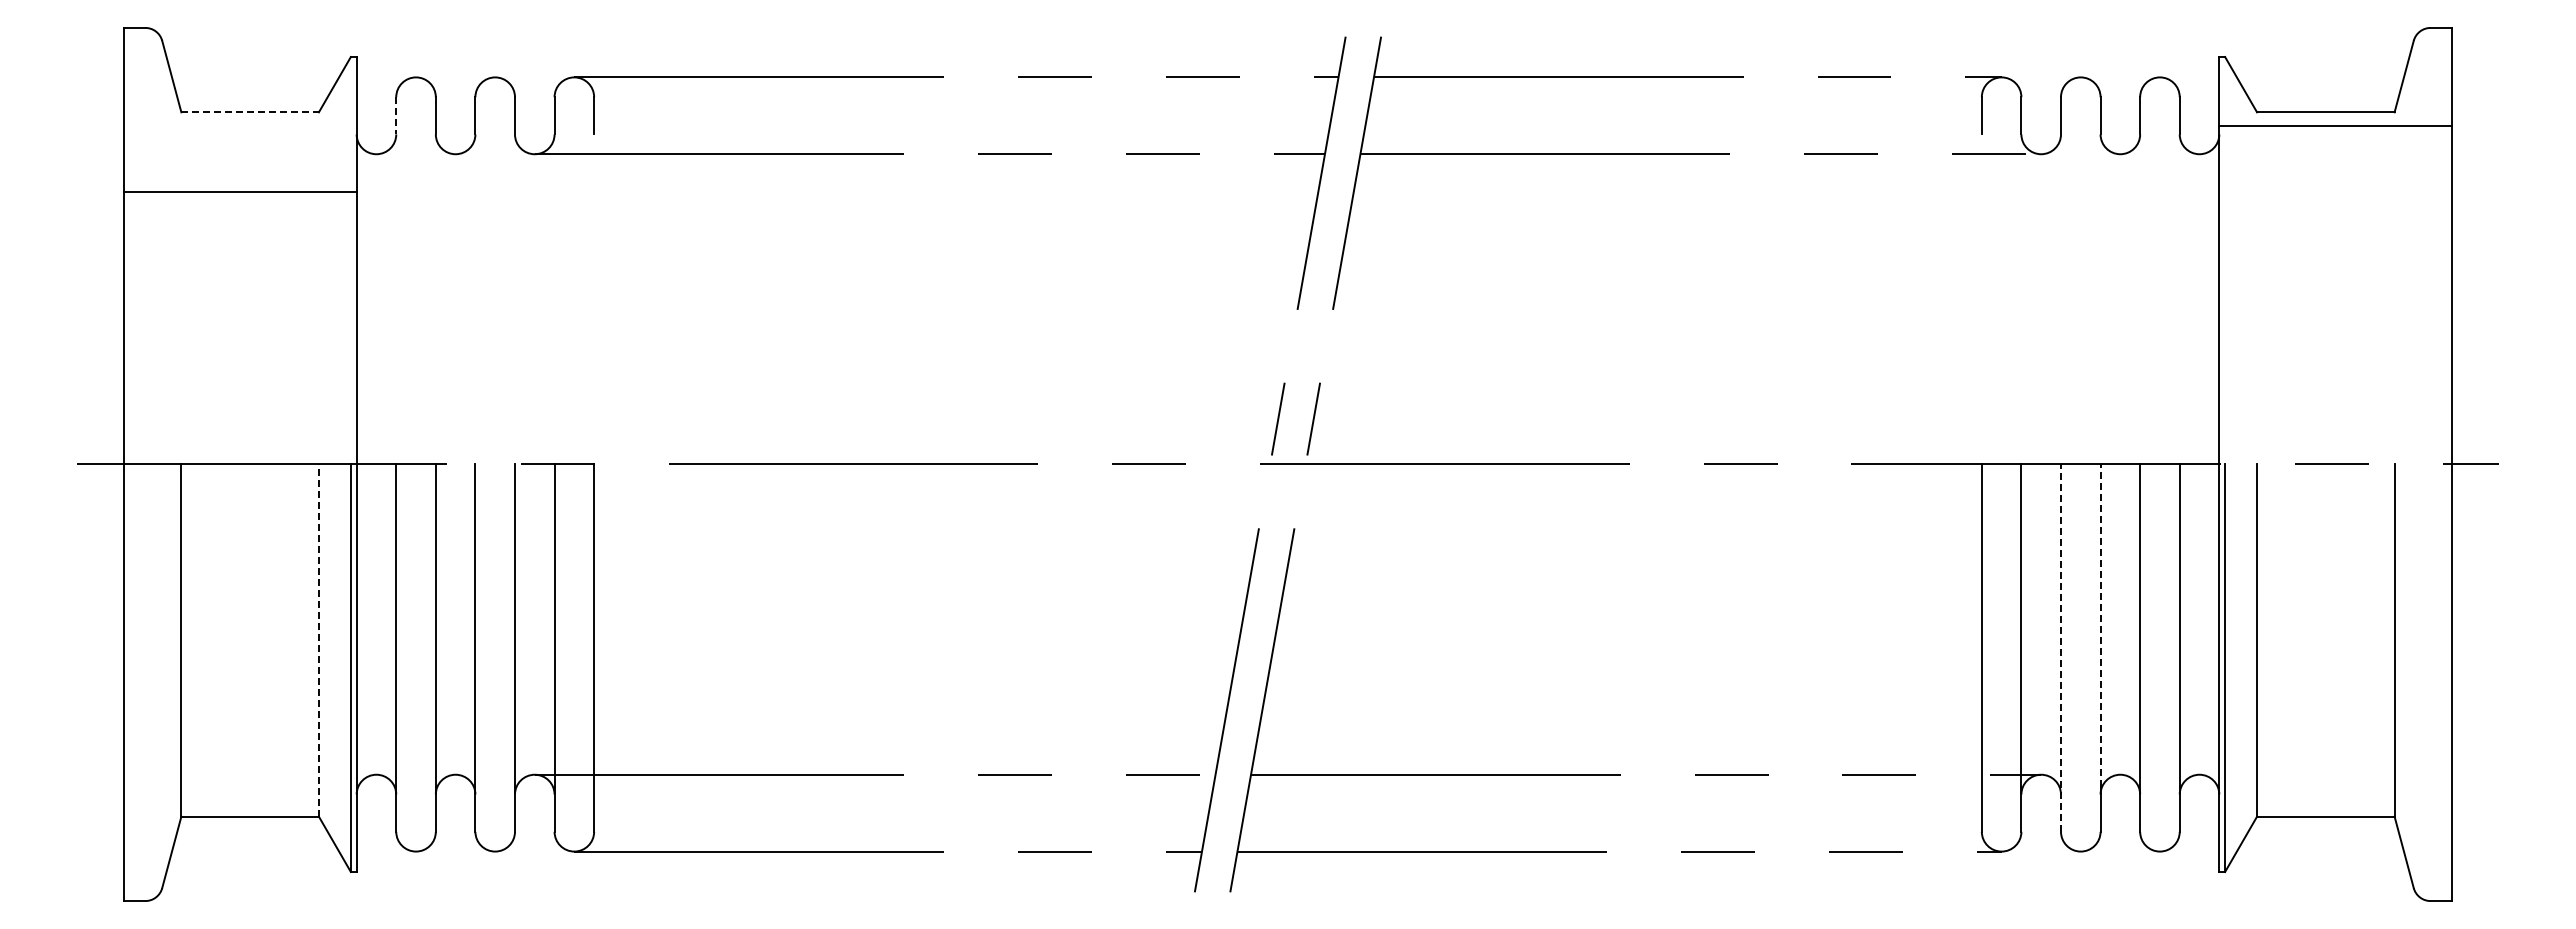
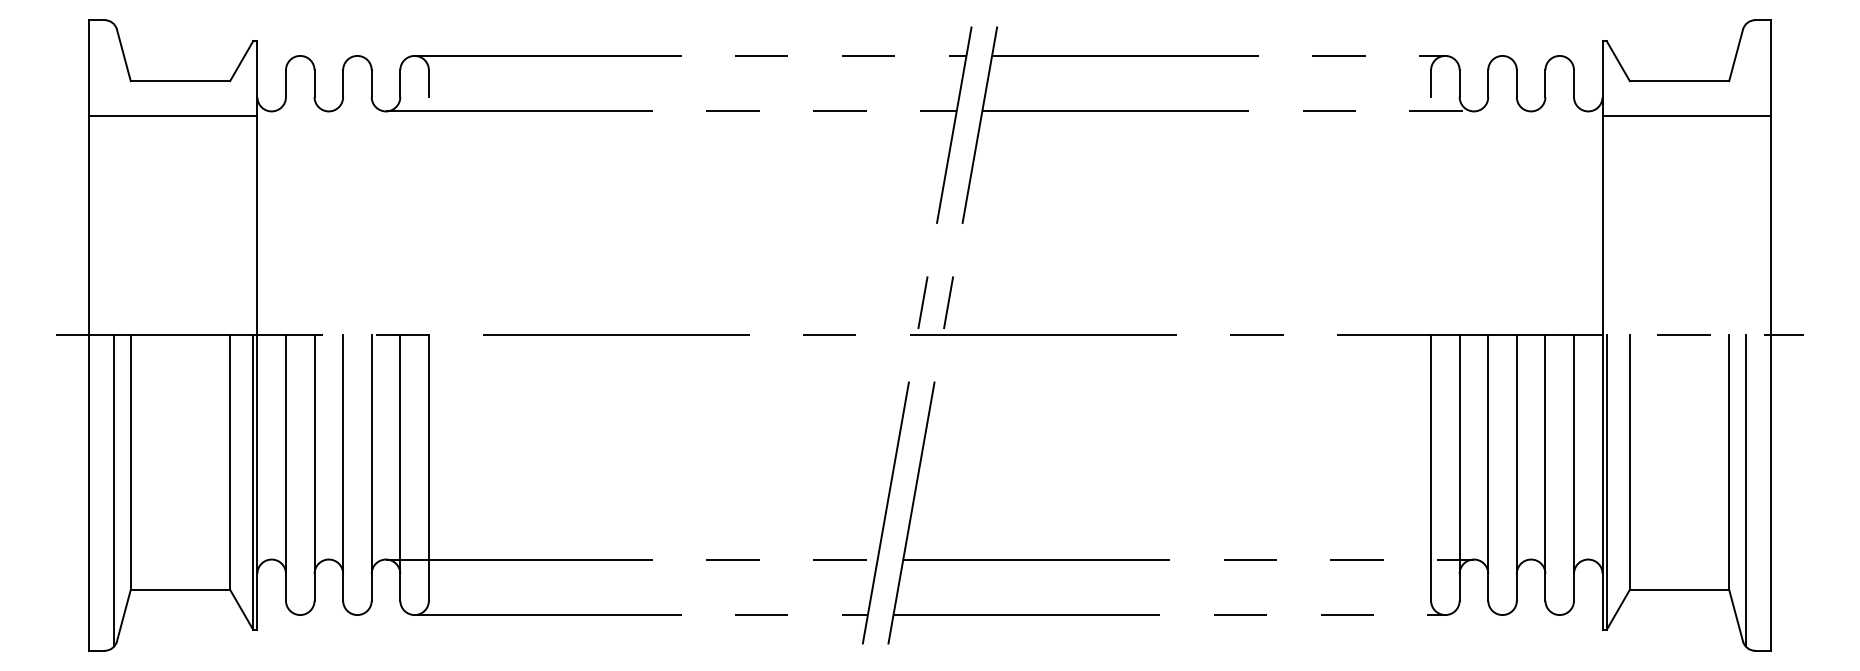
line: (250, 112) -> (180, 81), dashed -> solid
line: (396, 115) -> (286, 83), dashed -> solid
line: (2335, 125) -> (1686, 115), moved
line: (239, 191) -> (172, 115), moved
line: (2100, 625) -> (1516, 451), dashed -> solid
line: (318, 640) -> (229, 462), dashed -> solid
line: (2060, 648) -> (1487, 468), dashed -> solid
line: (158, 679) -> (114, 490), added
line: (2417, 679) -> (1745, 490), added

